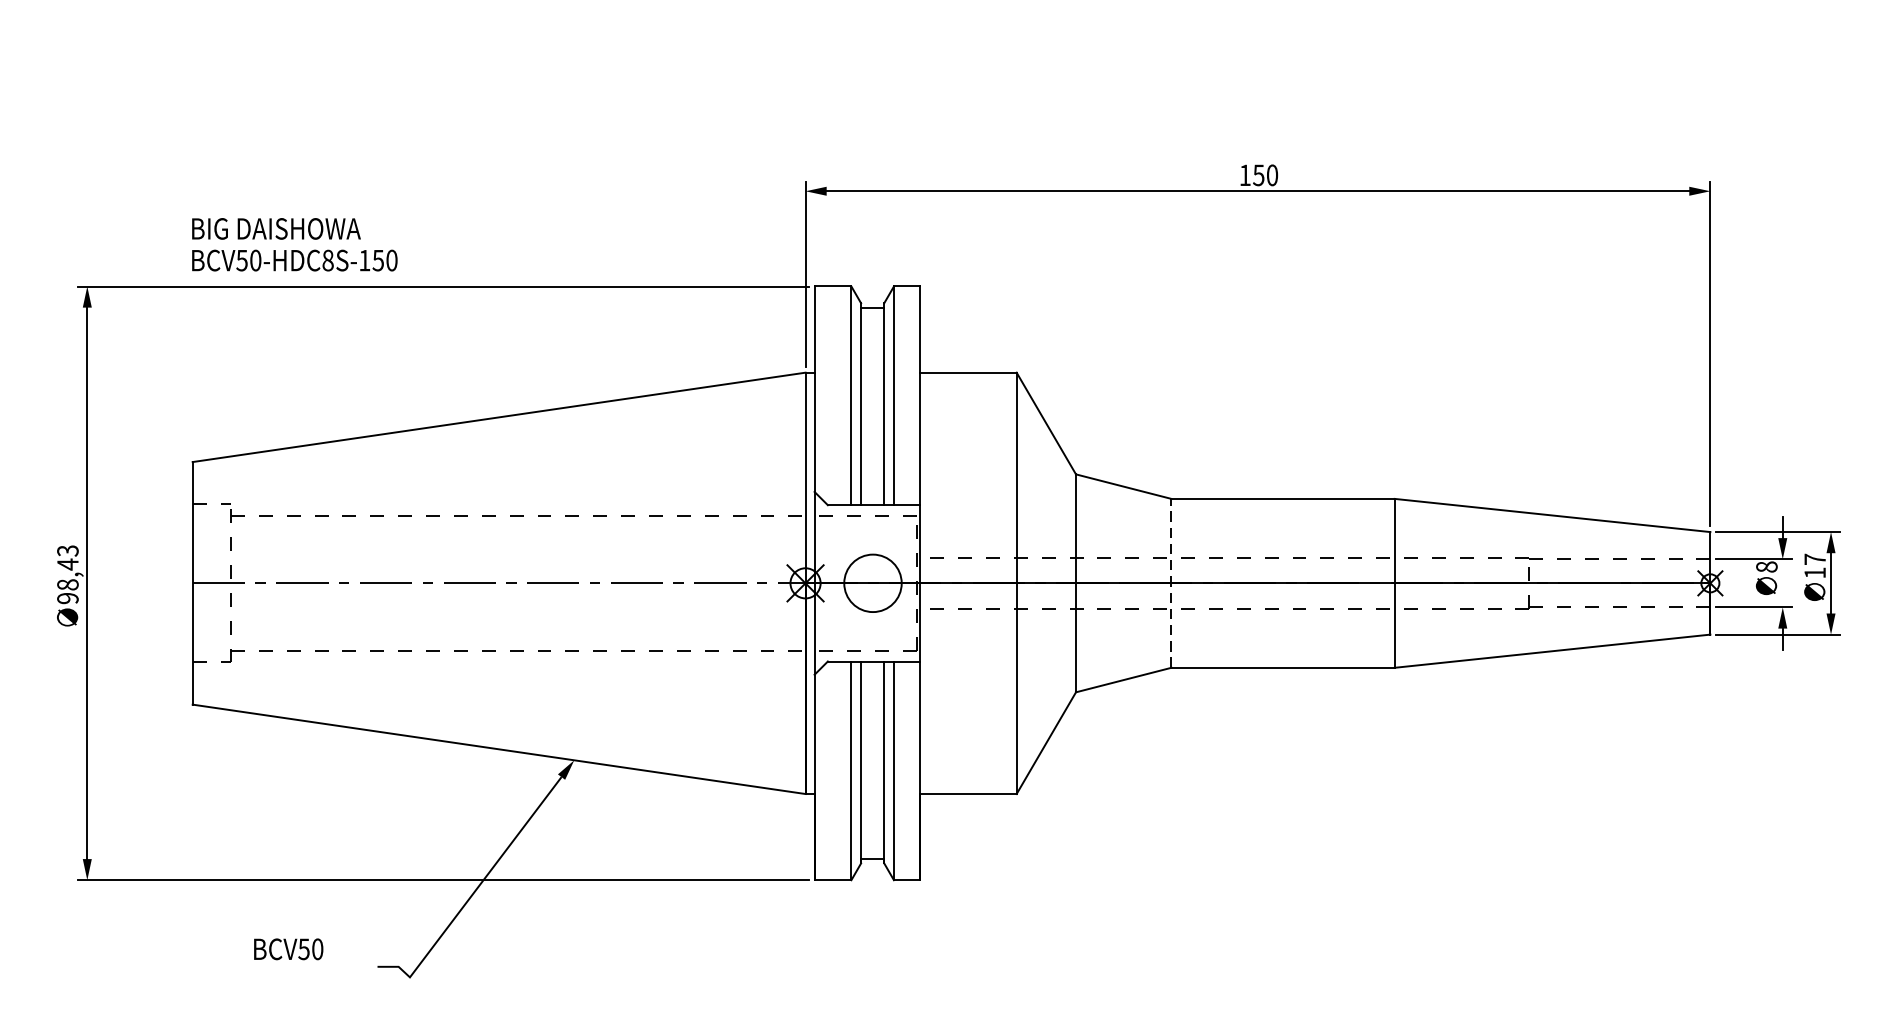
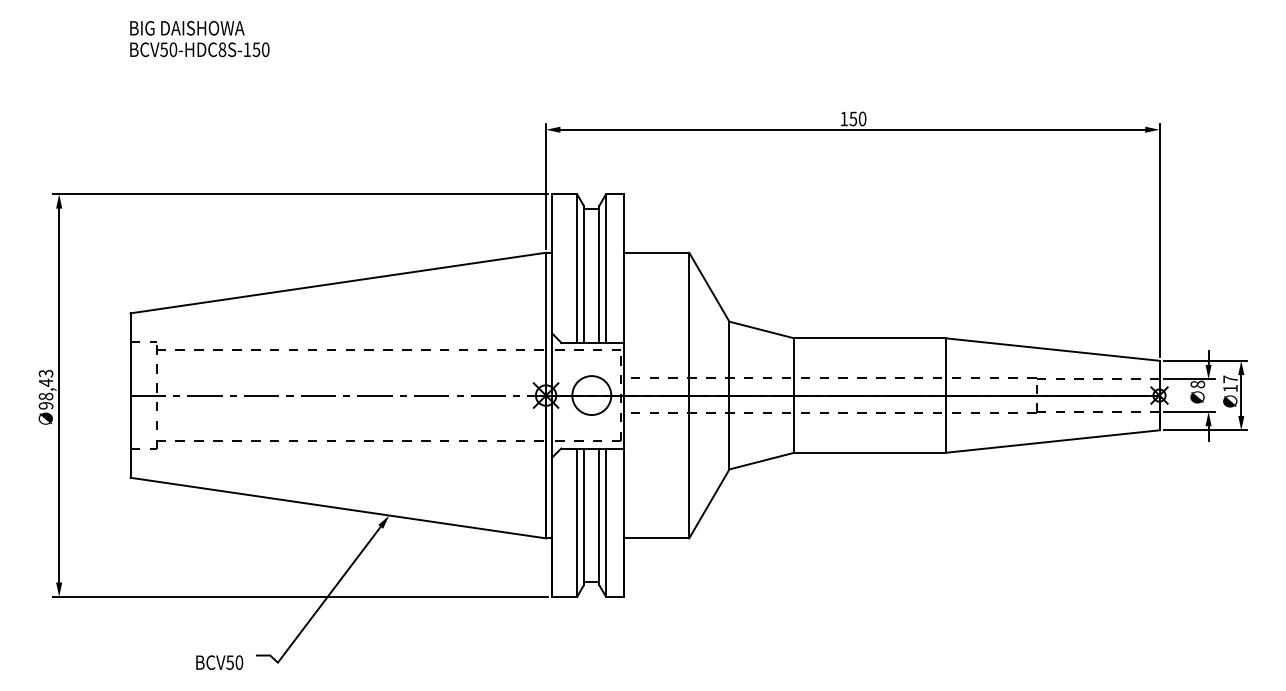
text: (294, 245) -> (199, 39), moved
line: (1171, 583) -> (794, 395), dashed -> solid
text: (288, 949) -> (219, 662), moved

